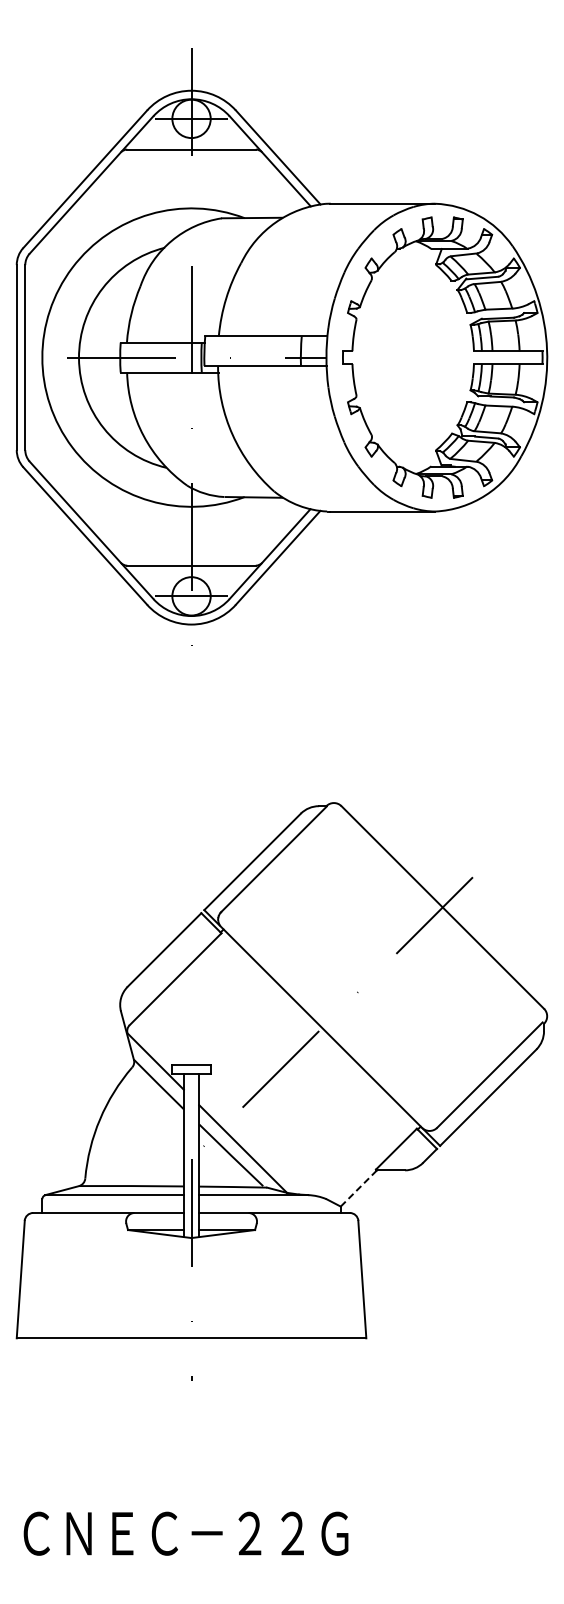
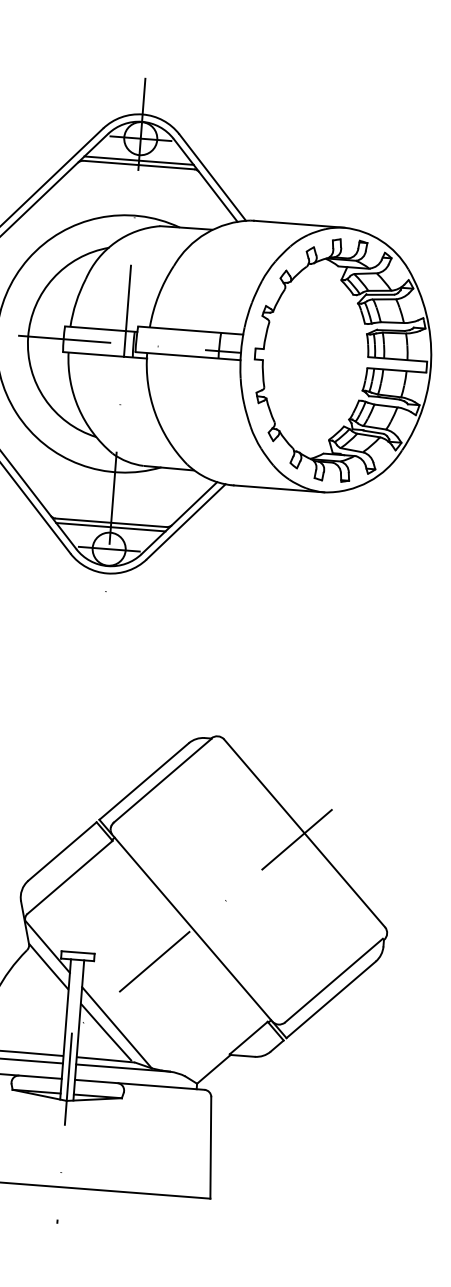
line: (191, 144) -> (139, 160), added
line: (191, 570) -> (110, 526), added
line: (358, 1188) -> (213, 1069), dashed -> solid

